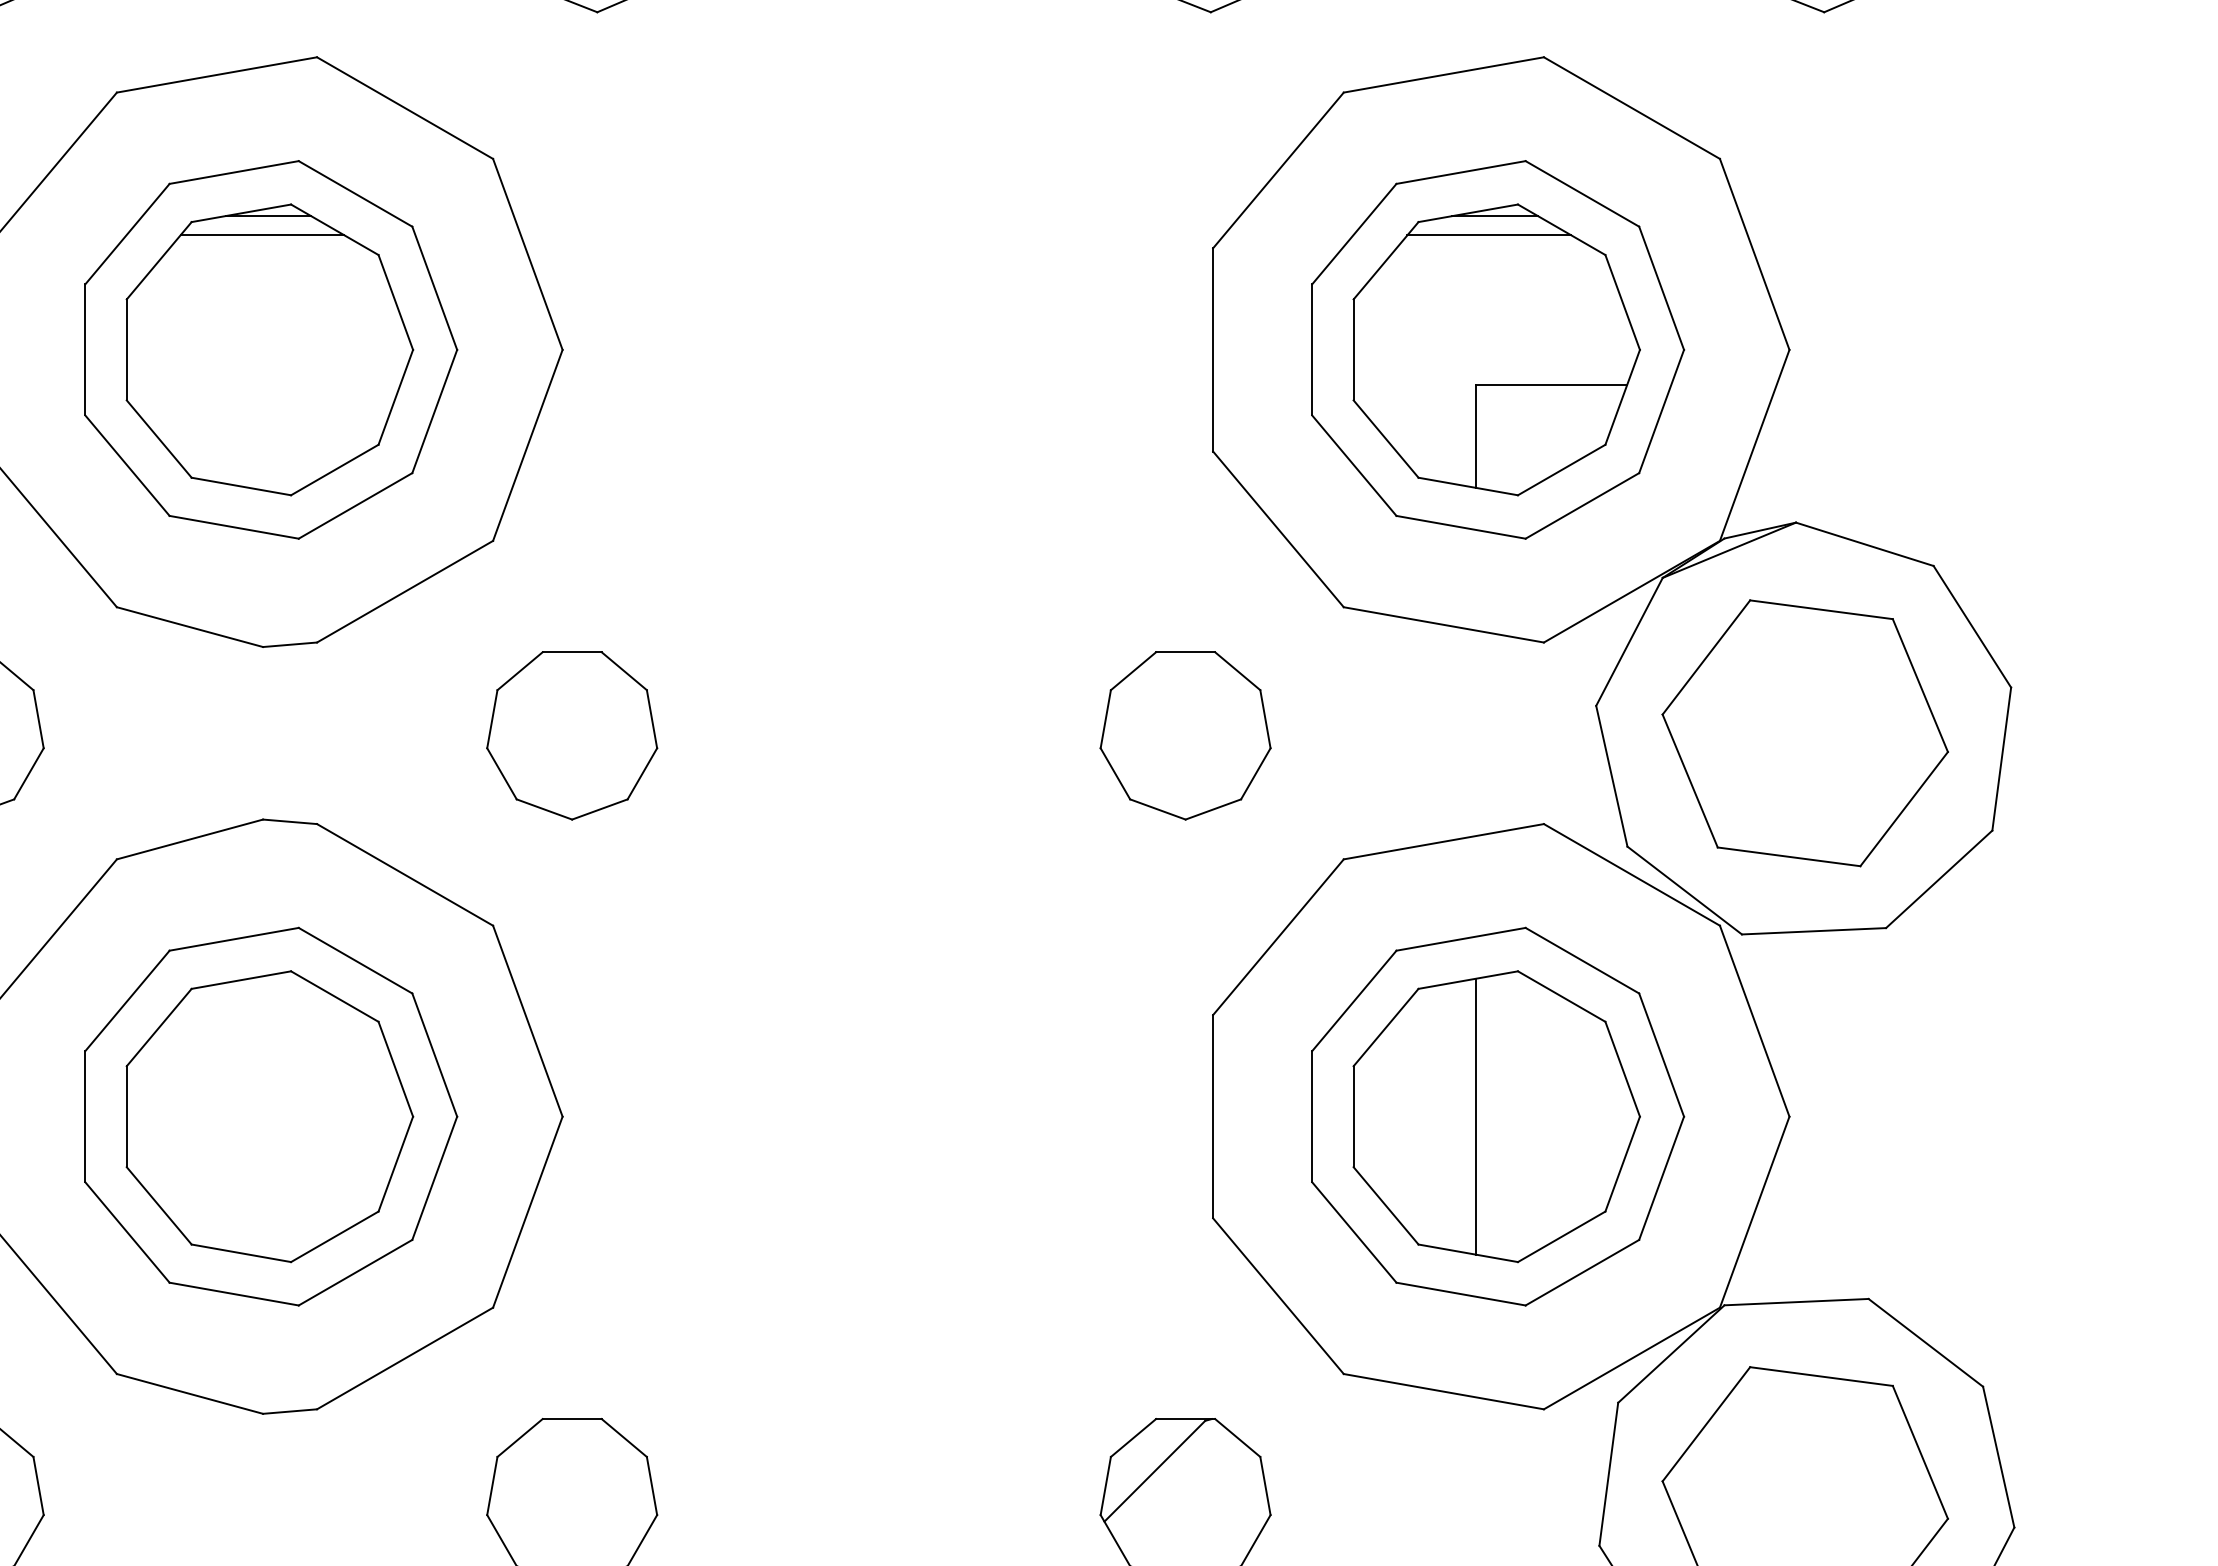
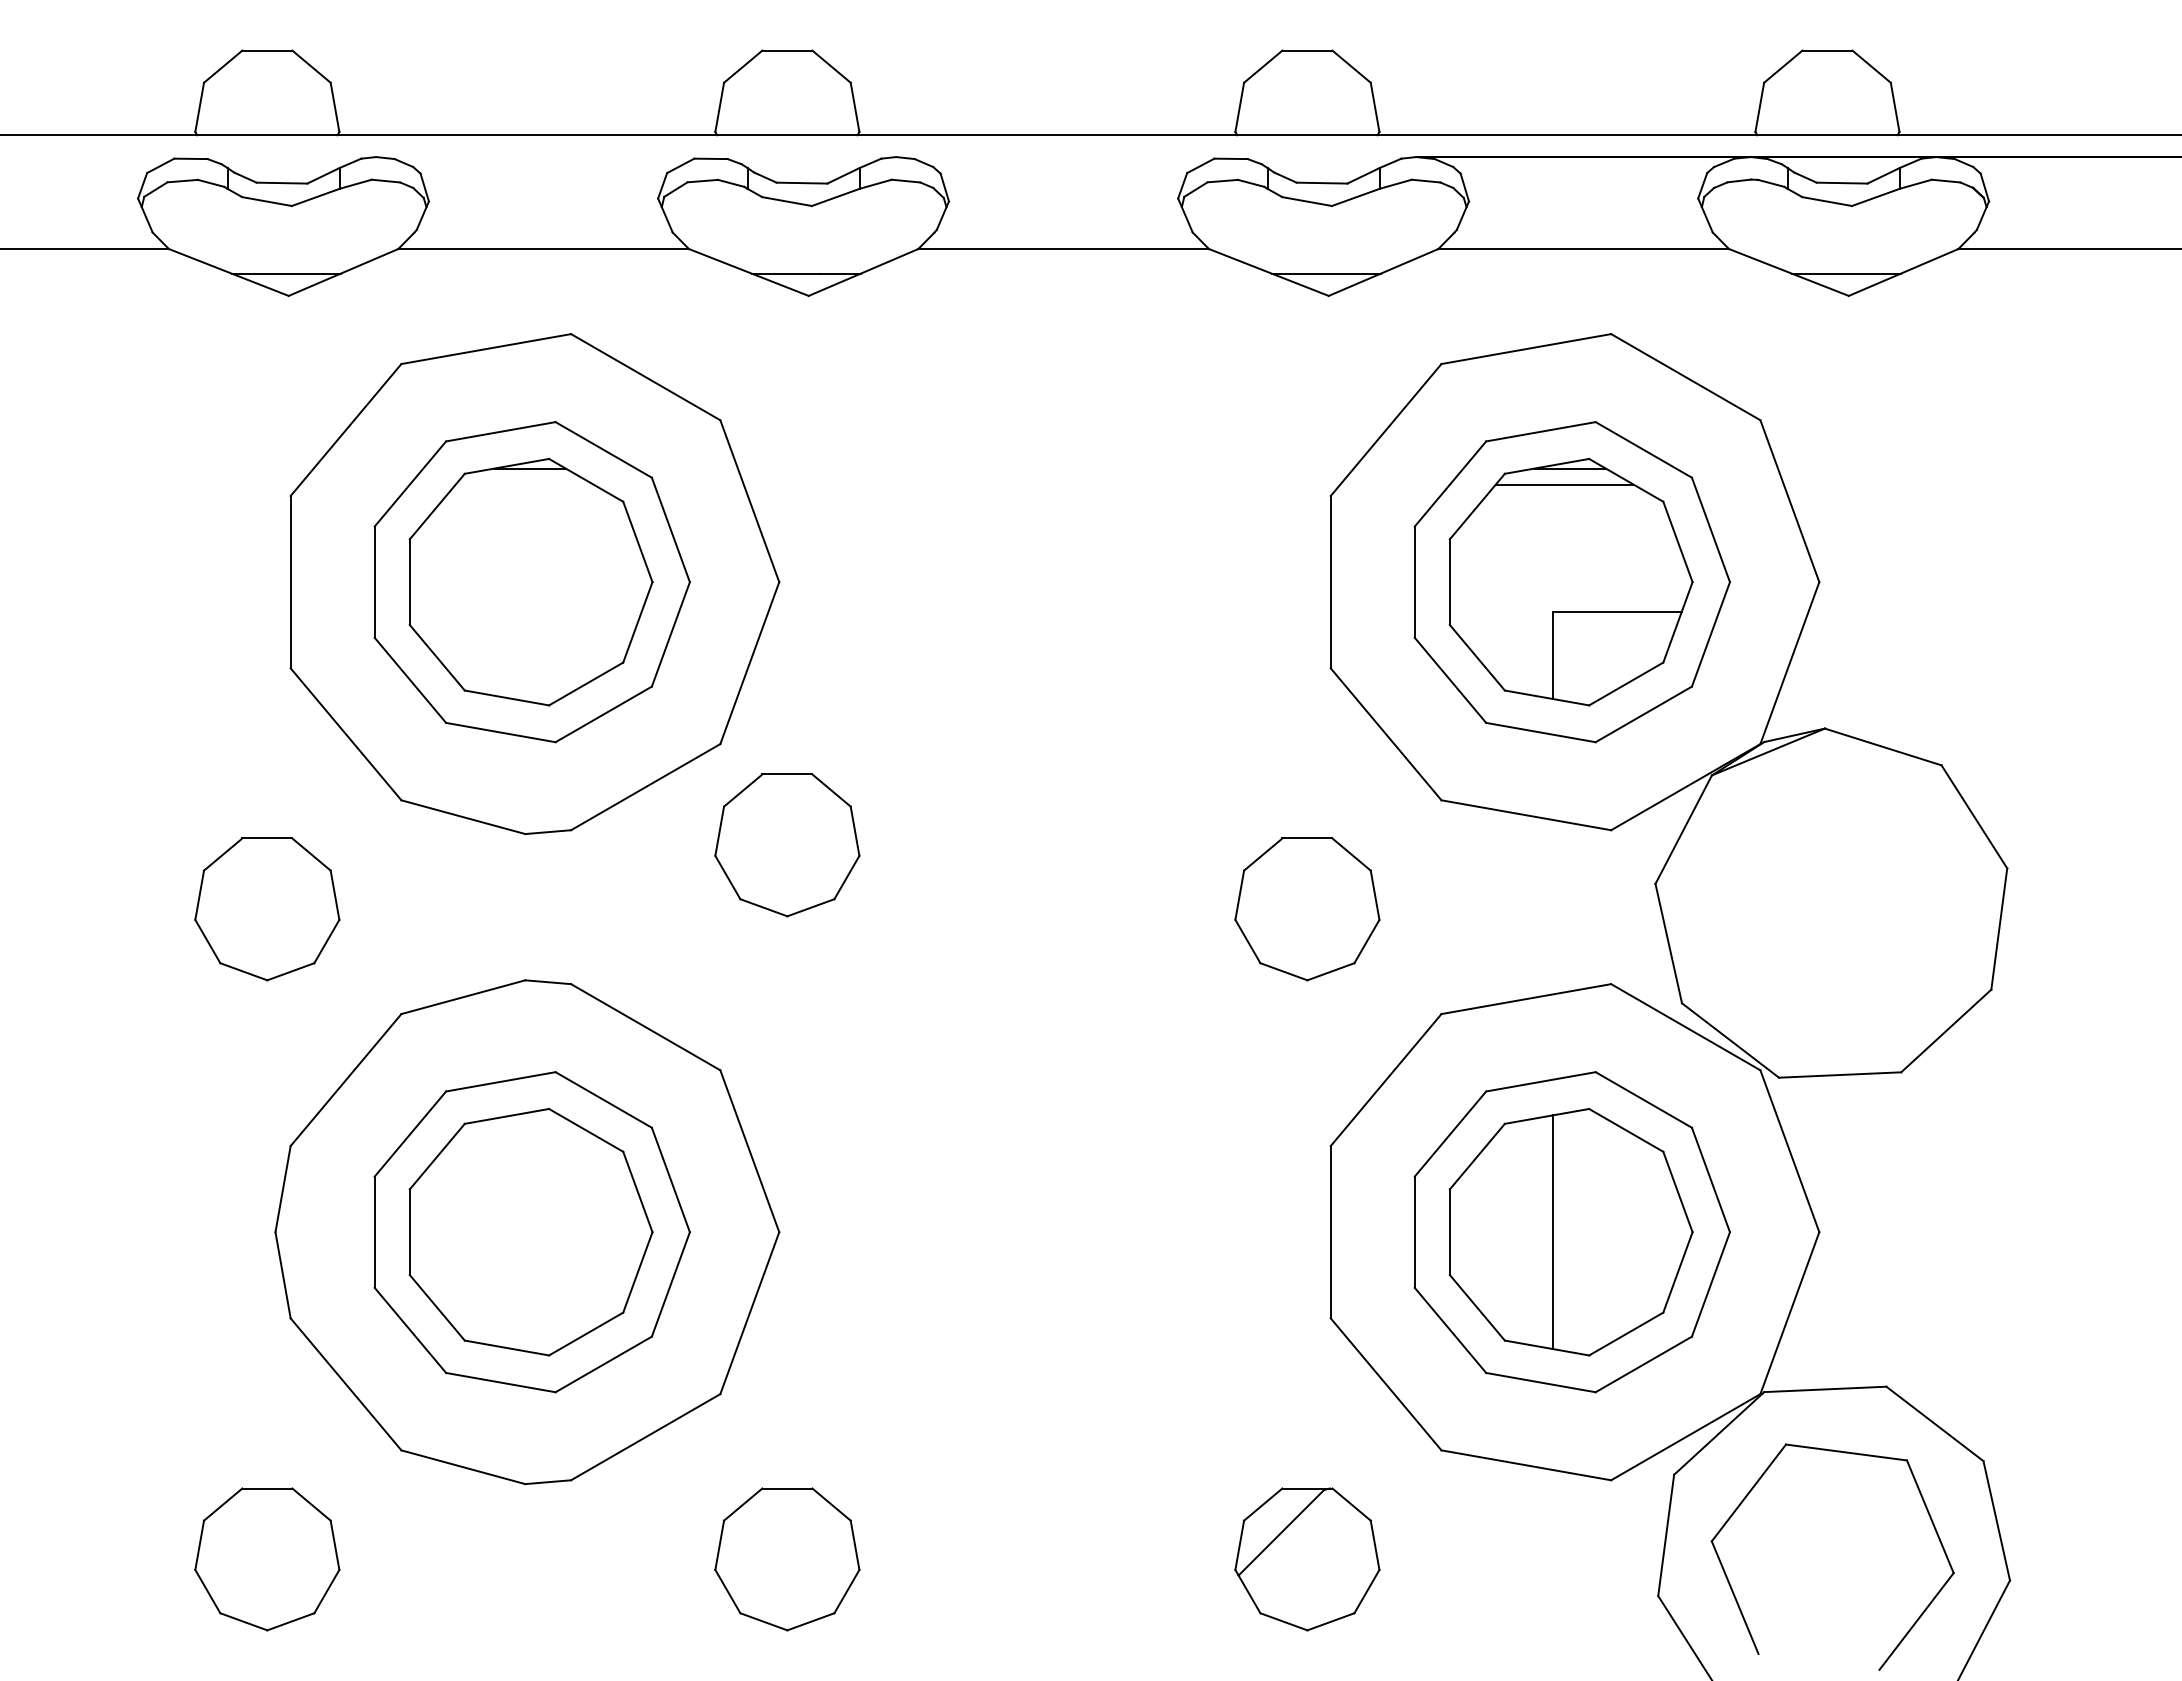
line: (262, 234) -> (524, 484), removed
part: (1804, 732) -> (1832, 906), removed
part: (572, 736) -> (787, 845), moved

